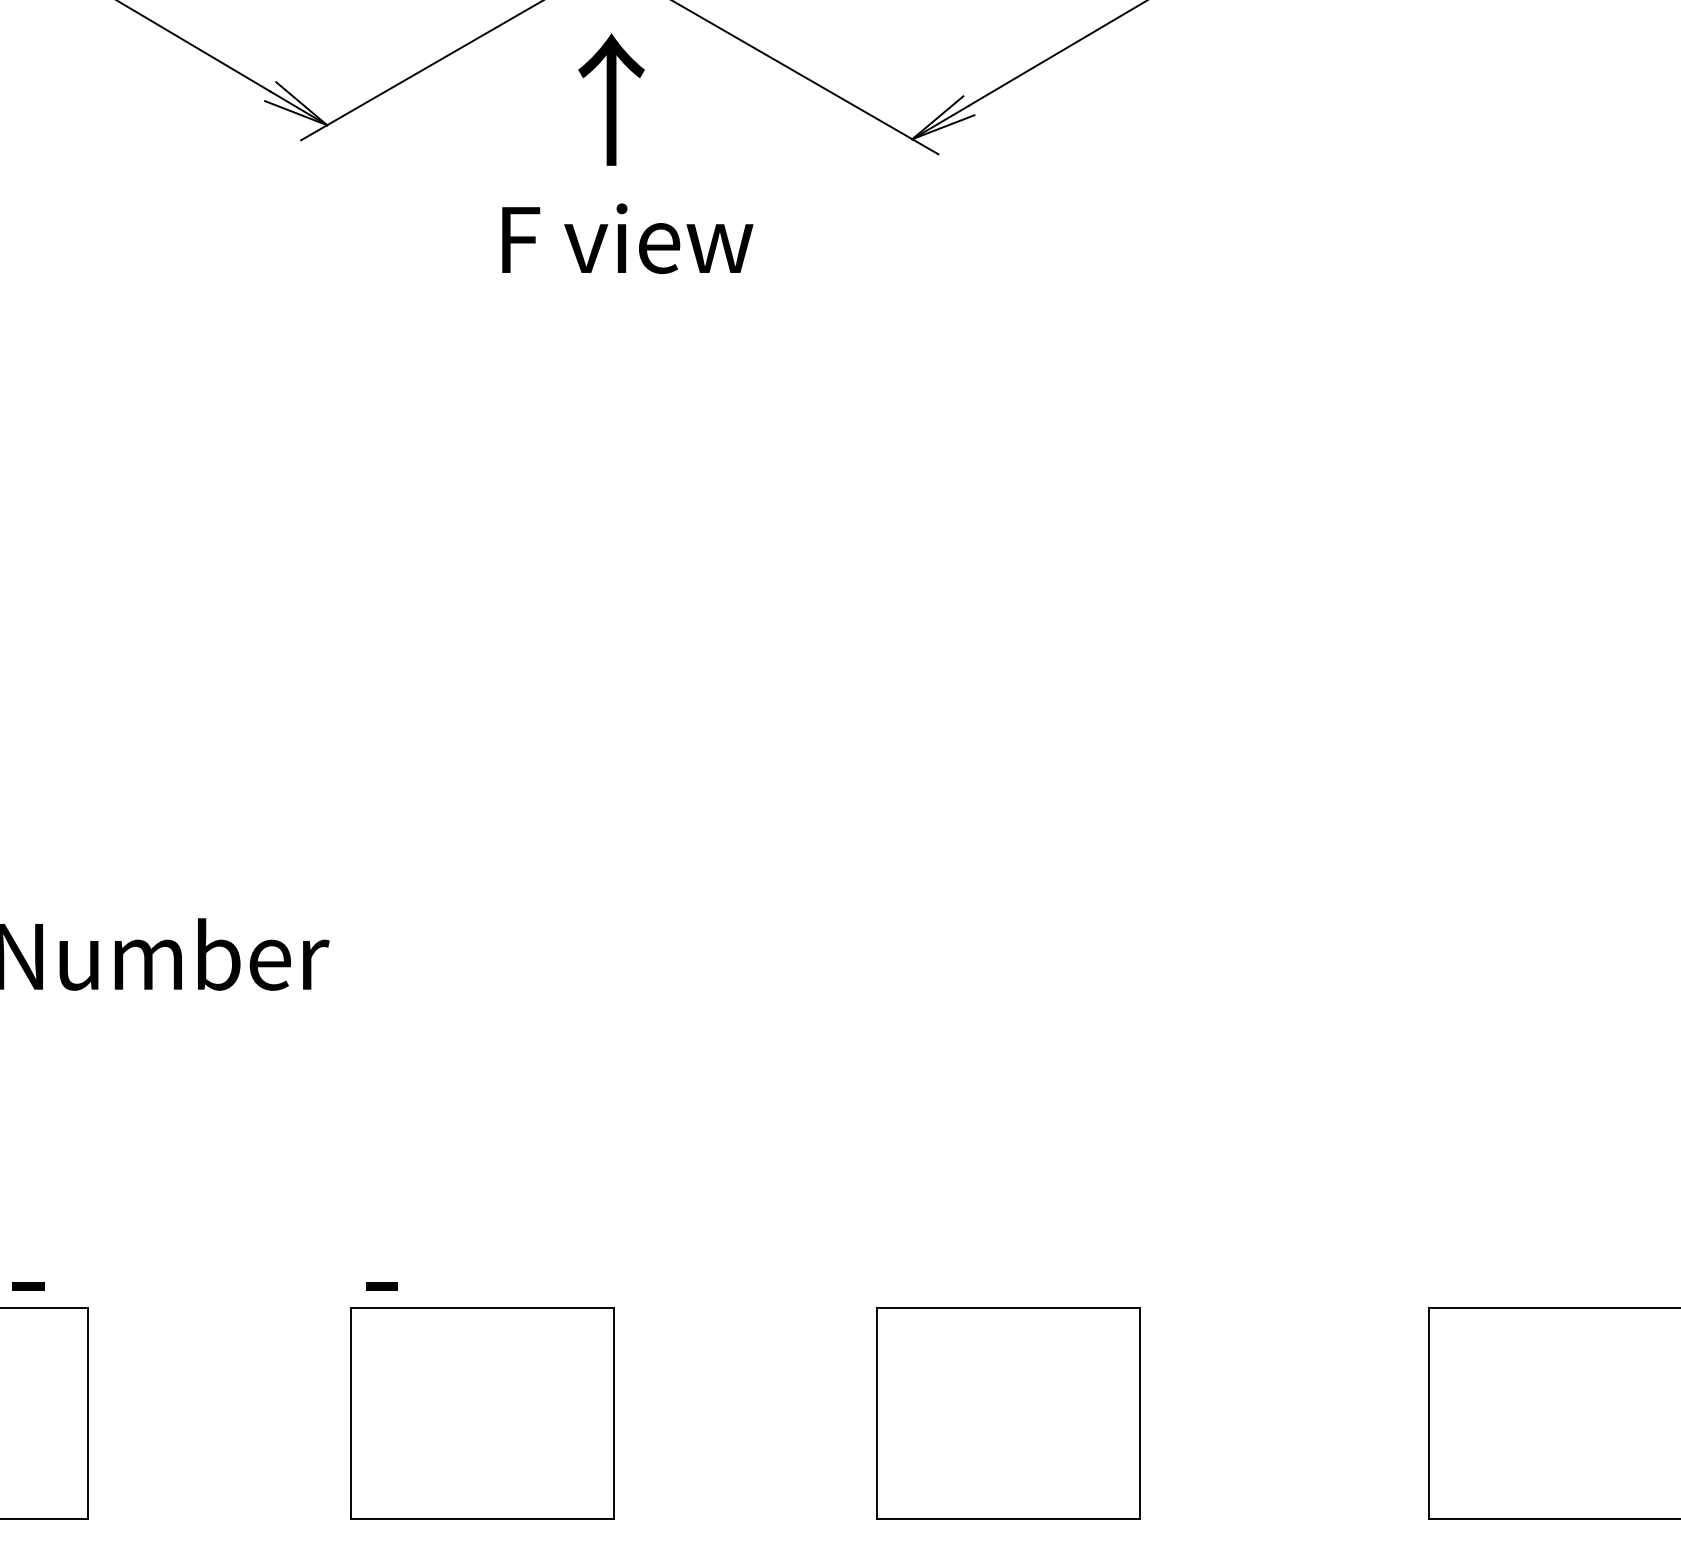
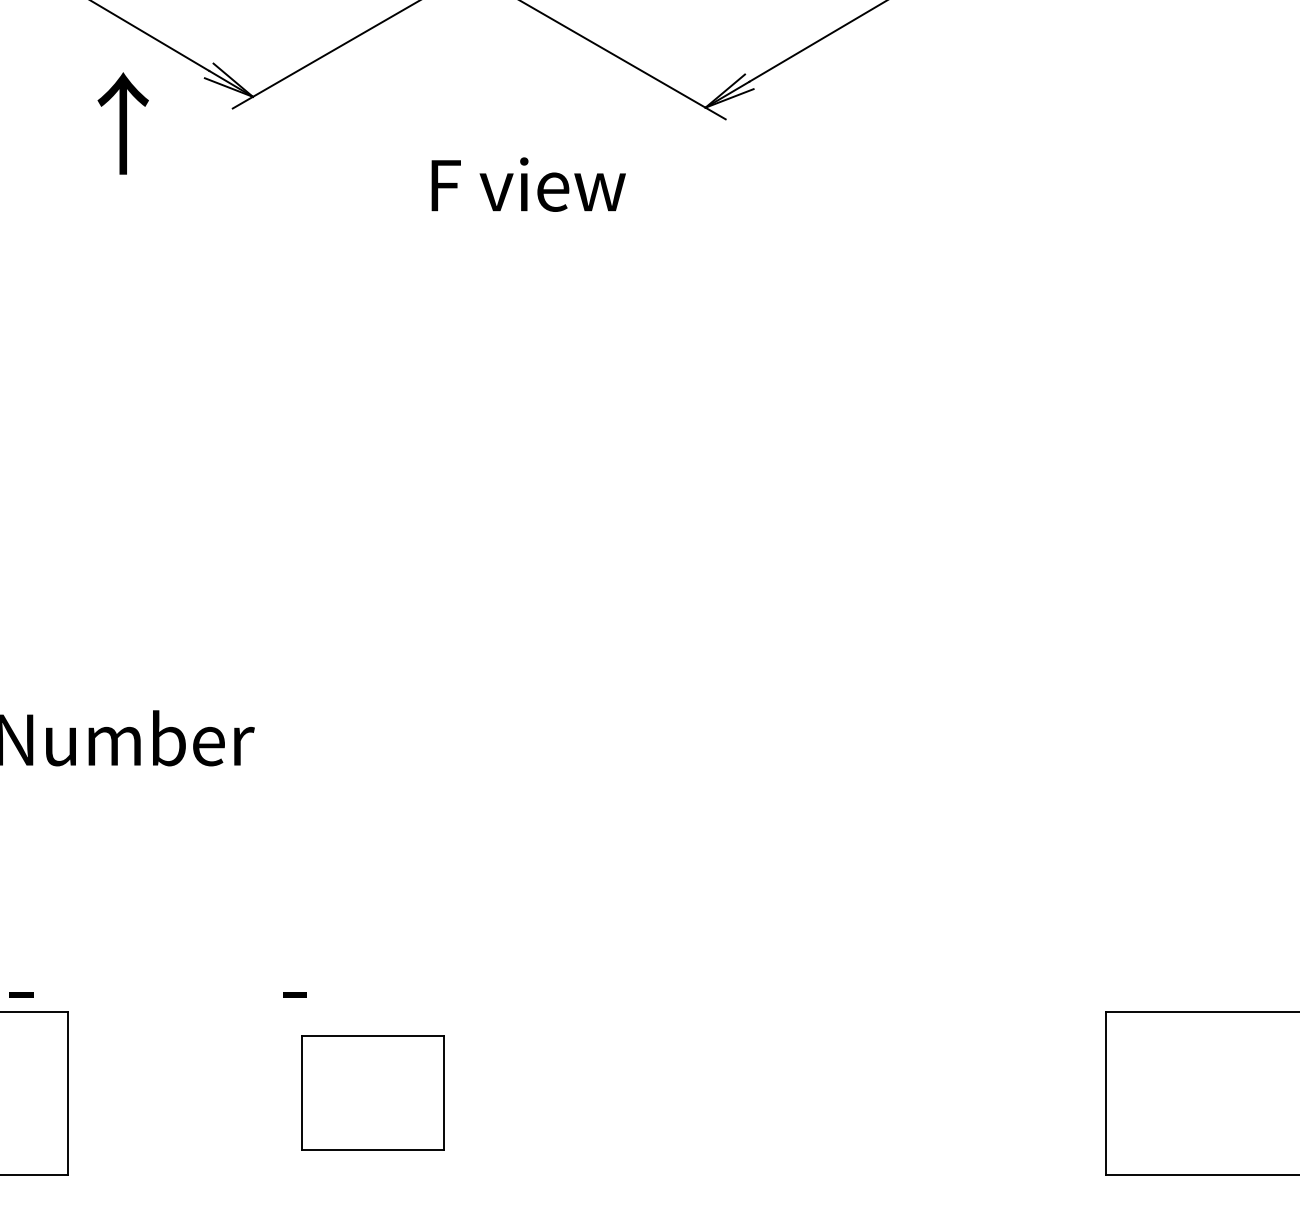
text: (611, 99) -> (123, 123), moved
text: (627, 238) -> (528, 184), moved
part: (482, 1413) -> (373, 1093), size x0.7
part: (1008, 1413) -> (779, 1093), removed

